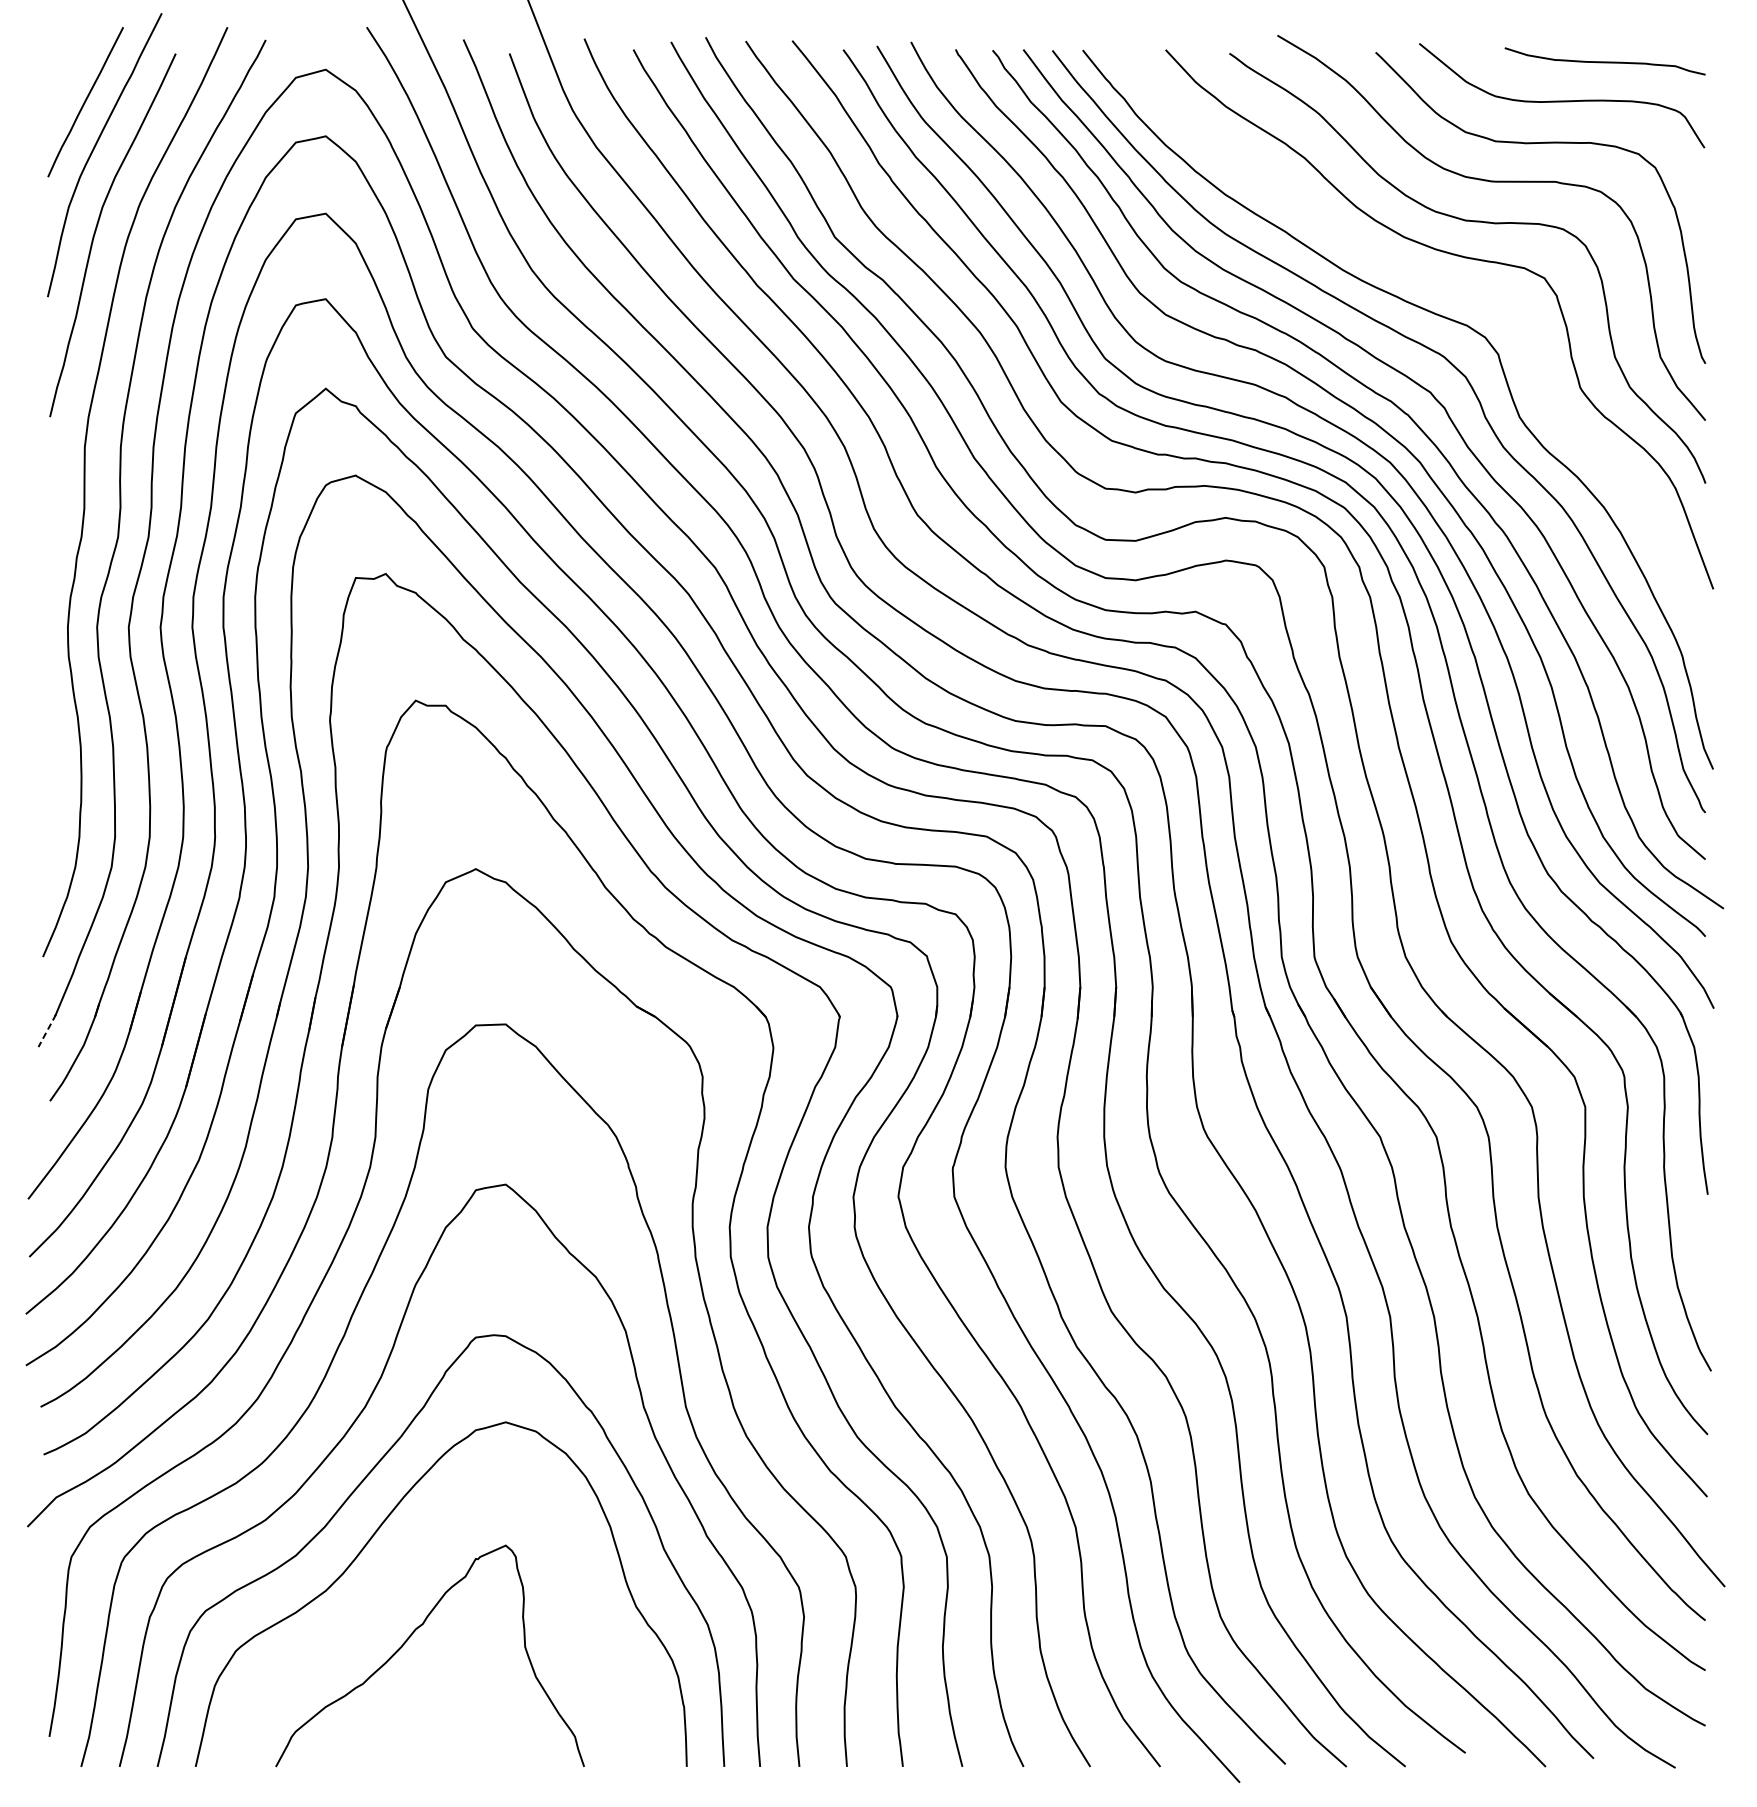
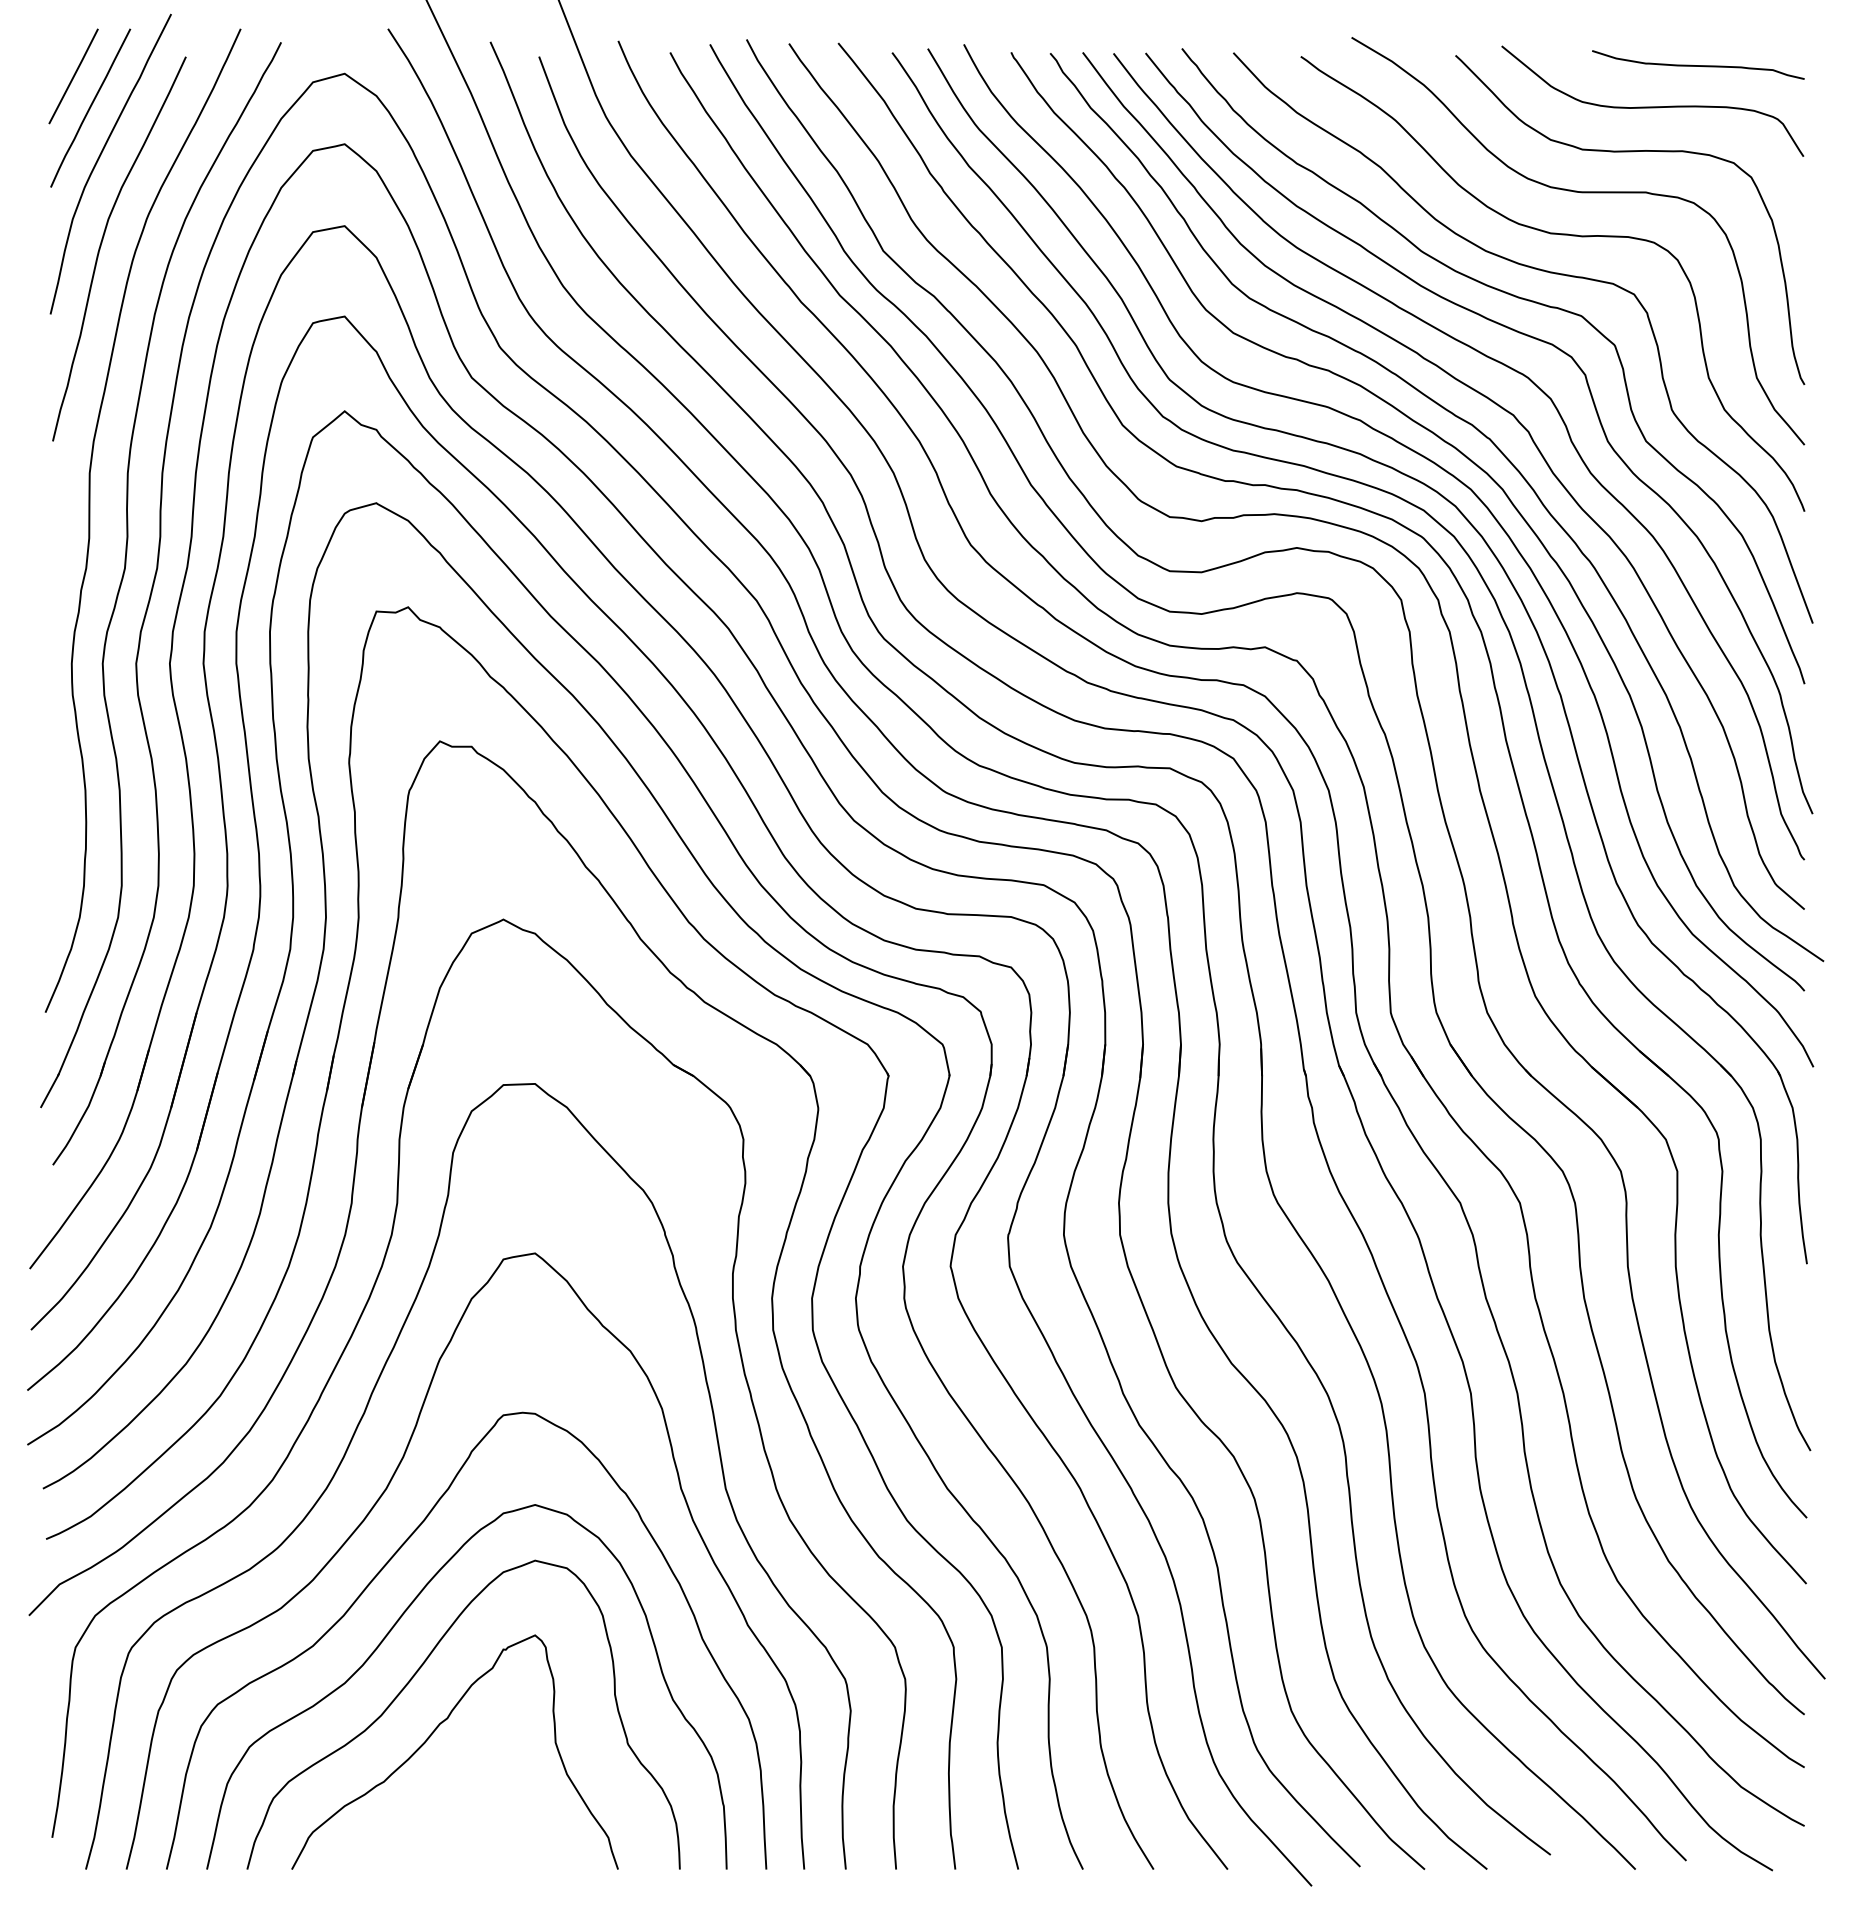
line: (69, 72) -> (73, 76), added
curve: (1432, 281) -> (1515, 297), added
line: (46, 1030) -> (49, 1090), dashed -> solid
curve: (392, 1583) -> (415, 1675), added

